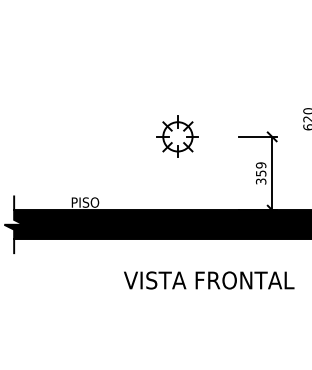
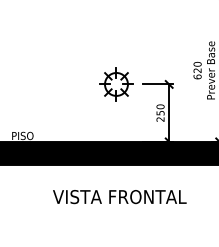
part: (177, 136) -> (116, 84), moved
text: (261, 173) -> (160, 113), 359 -> 250

